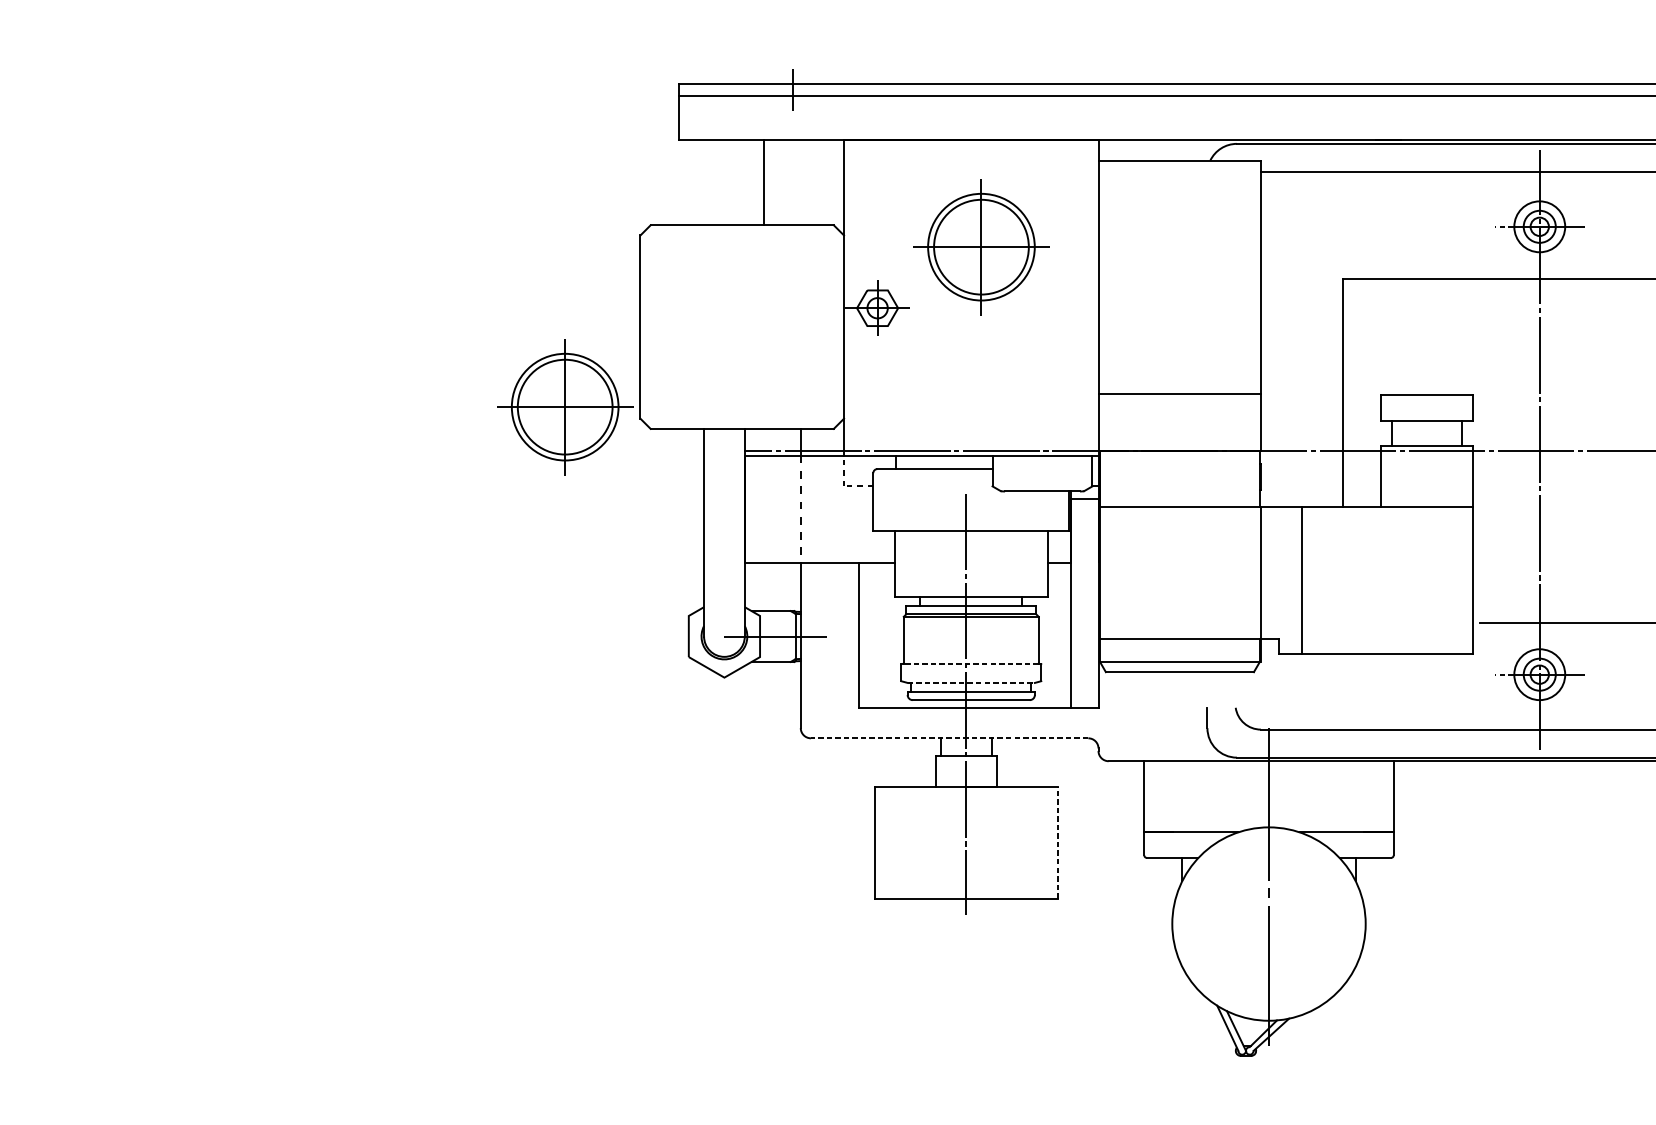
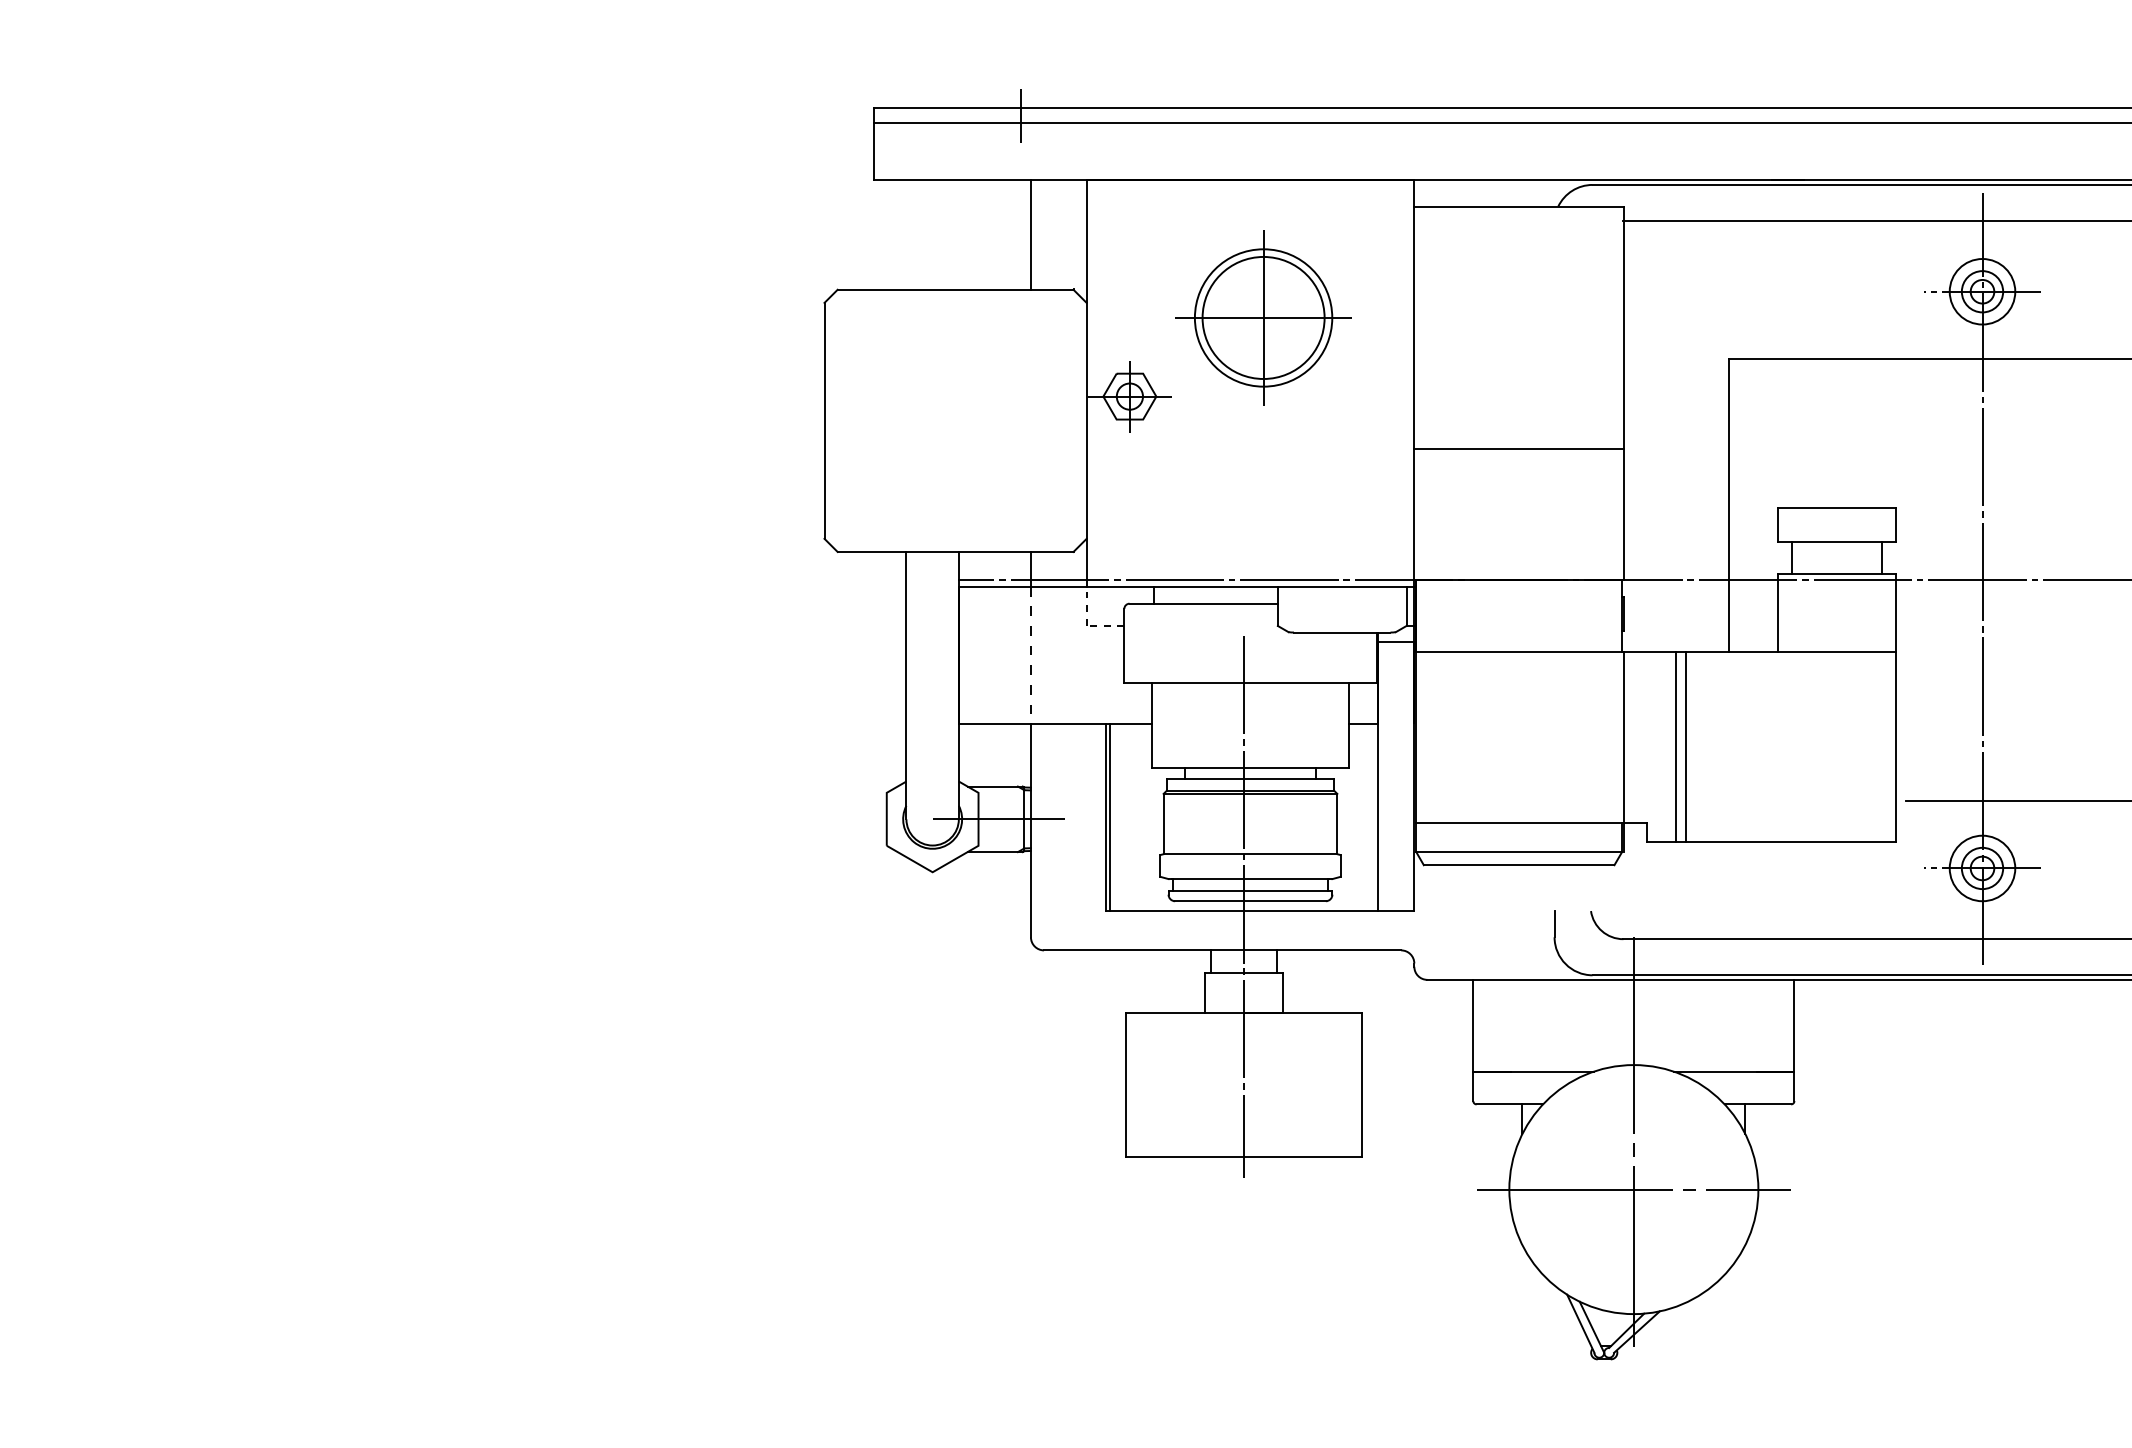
line: (763, 182) -> (1030, 234), moved
line: (1180, 394) -> (1519, 449), moved
part: (565, 406) -> (727, 523), removed
line: (1309, 580) -> (1686, 747), added
line: (861, 635) -> (1109, 817), added
line: (971, 663) -> (1250, 854), dashed -> solid
line: (971, 683) -> (1250, 879), dashed -> solid
line: (949, 738) -> (1222, 950), dashed -> solid
line: (1057, 842) -> (1361, 1084), dashed -> solid
line: (1268, 924) -> (1633, 1189), added

